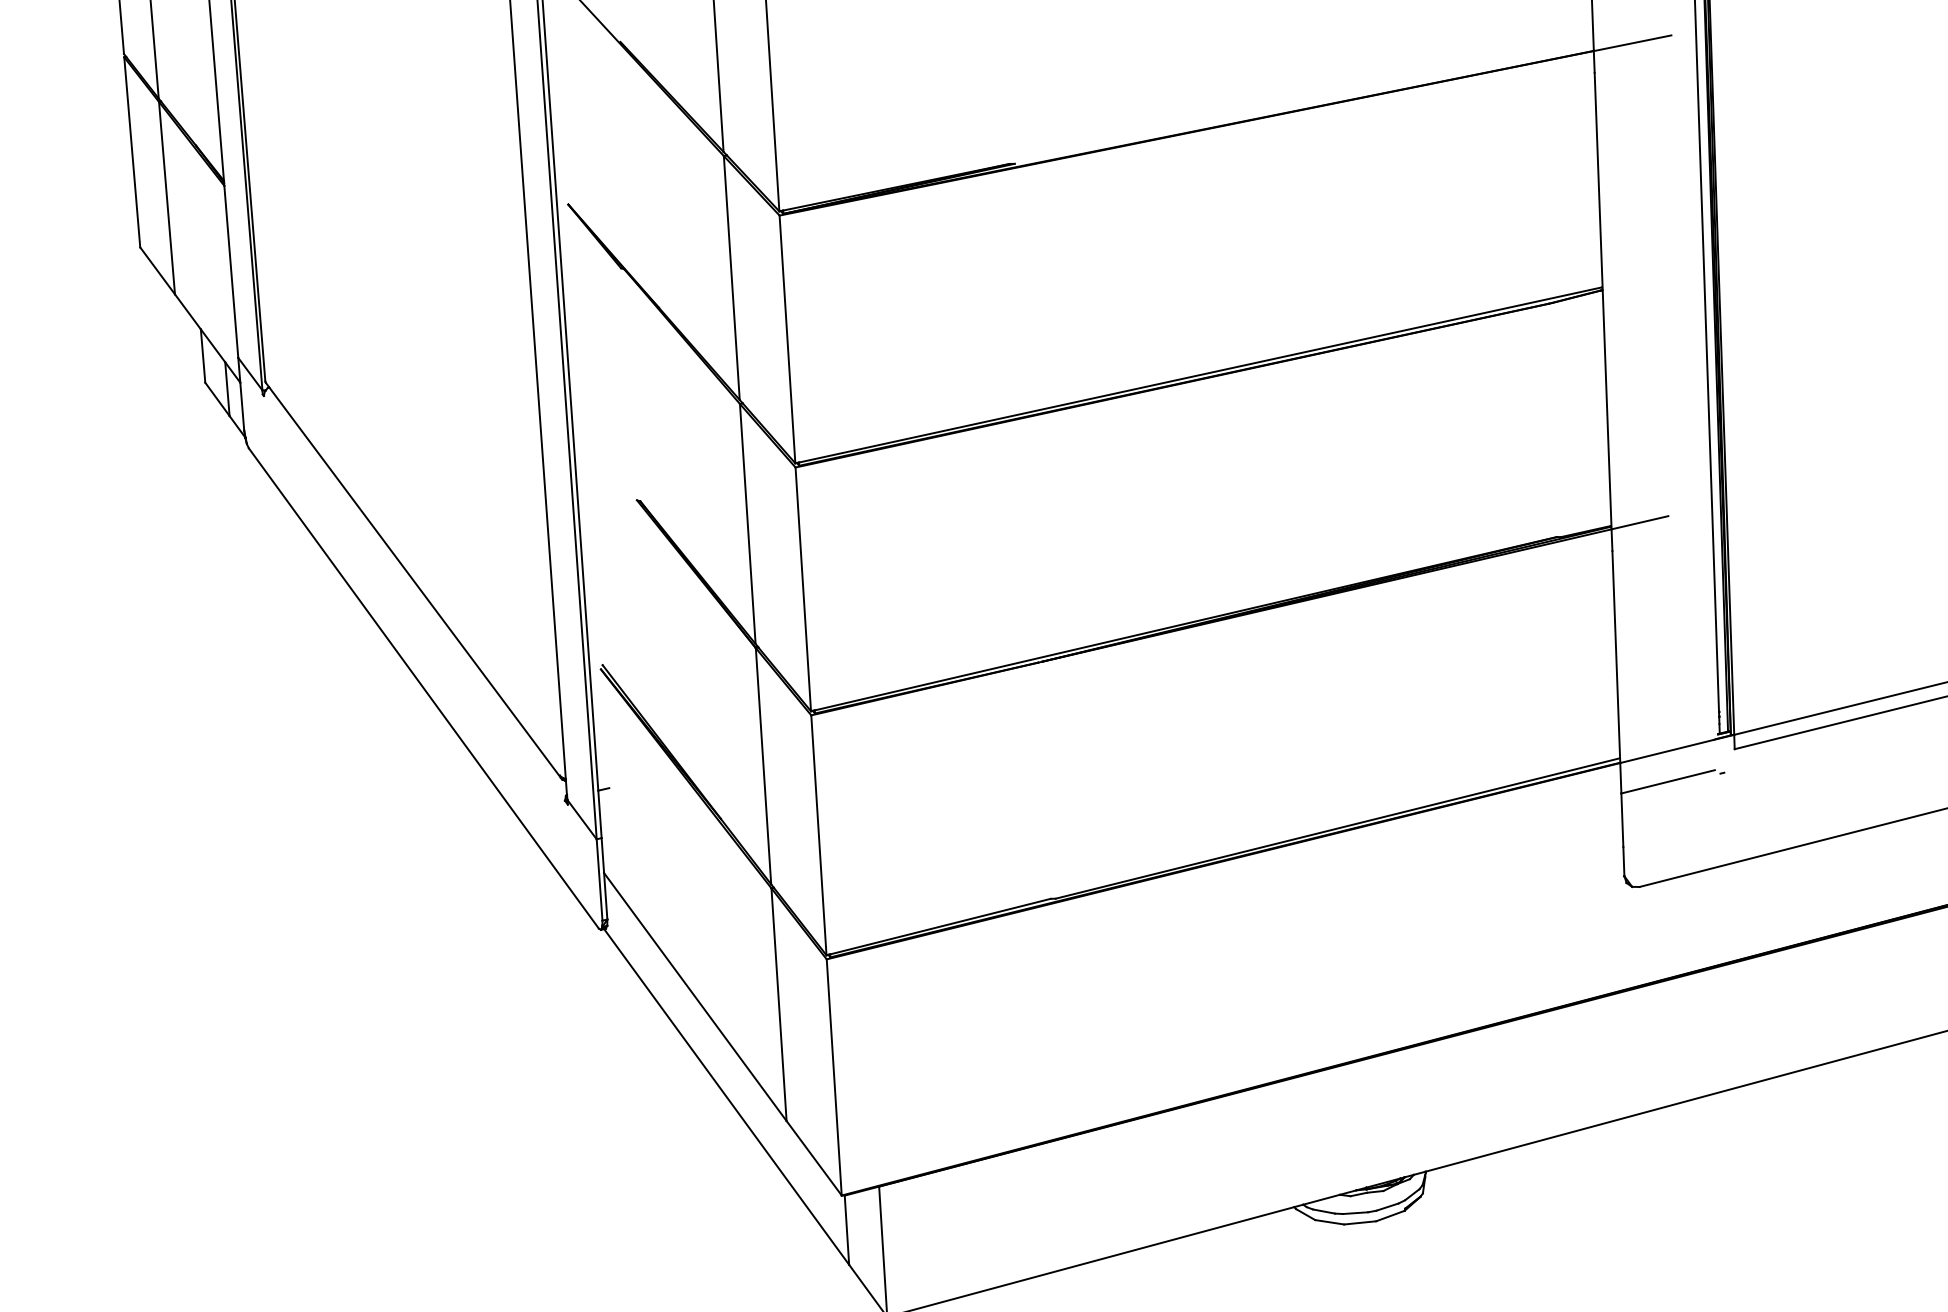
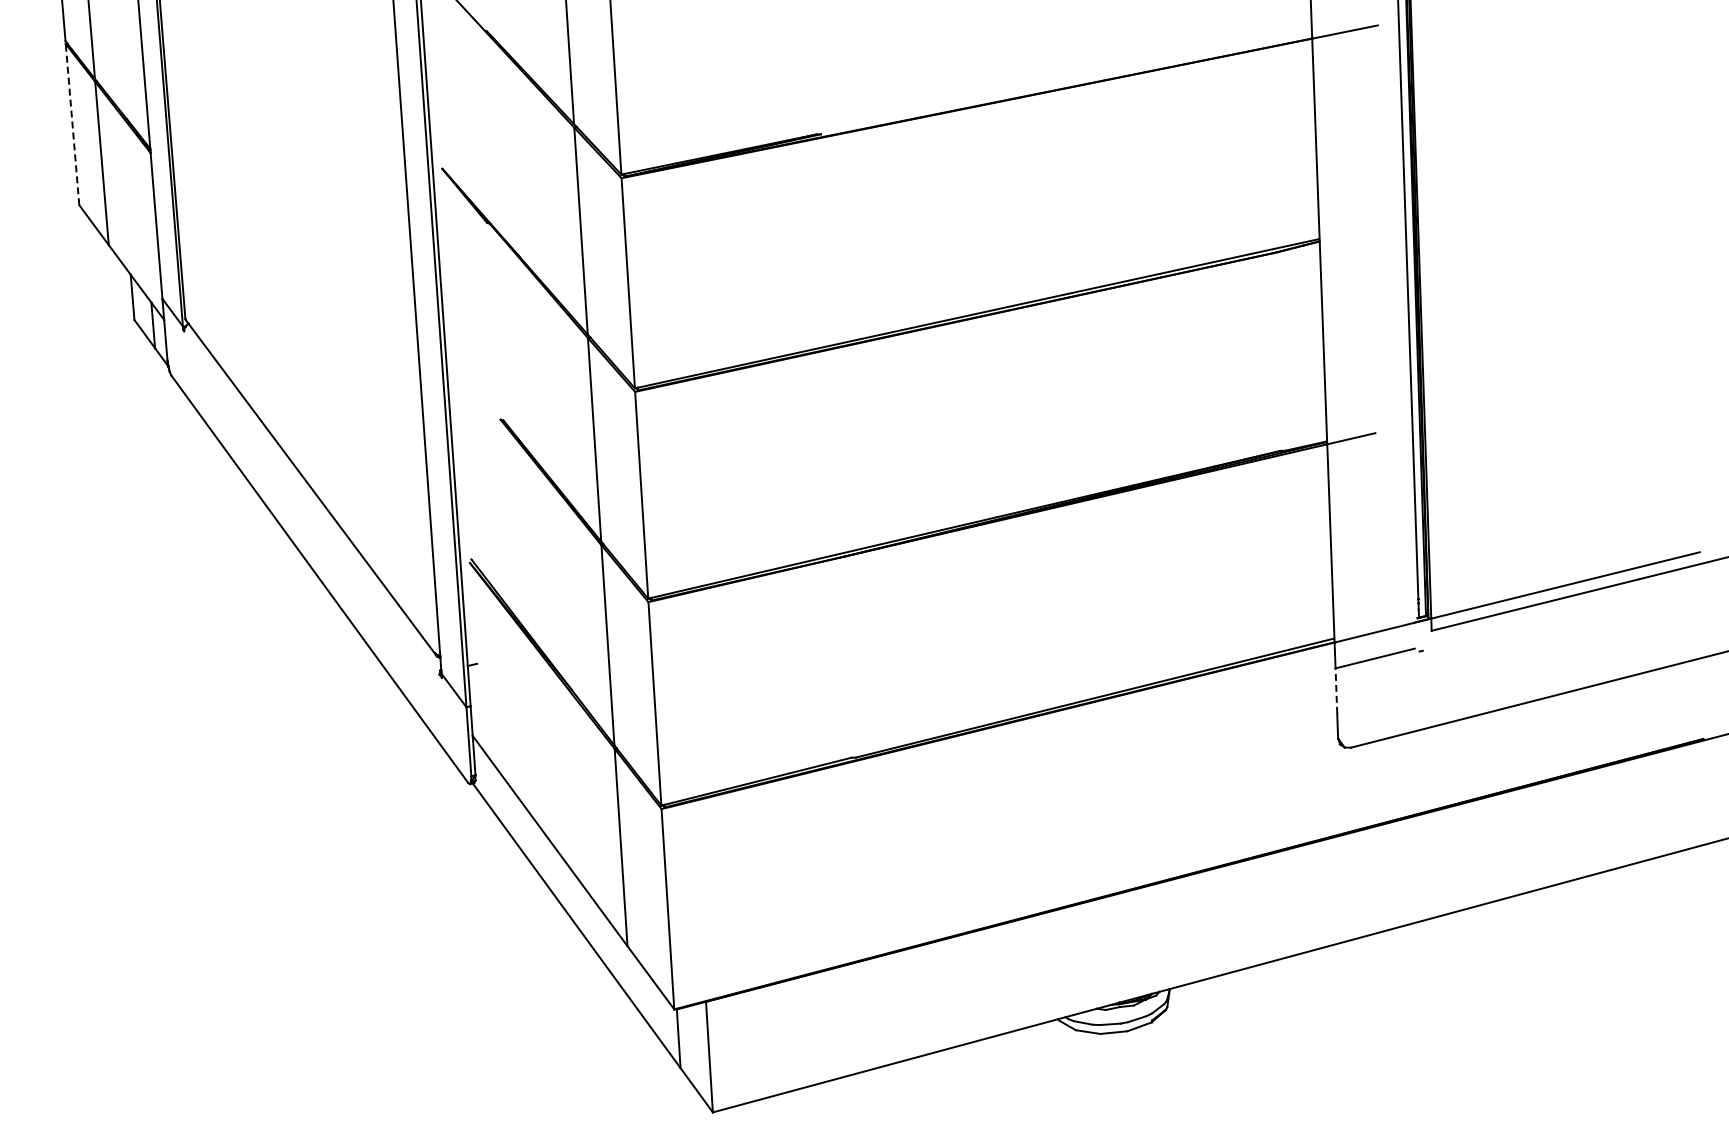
line: (132, 152) -> (72, 124), solid -> dashed
line: (1622, 820) -> (1336, 691), solid -> dashed

